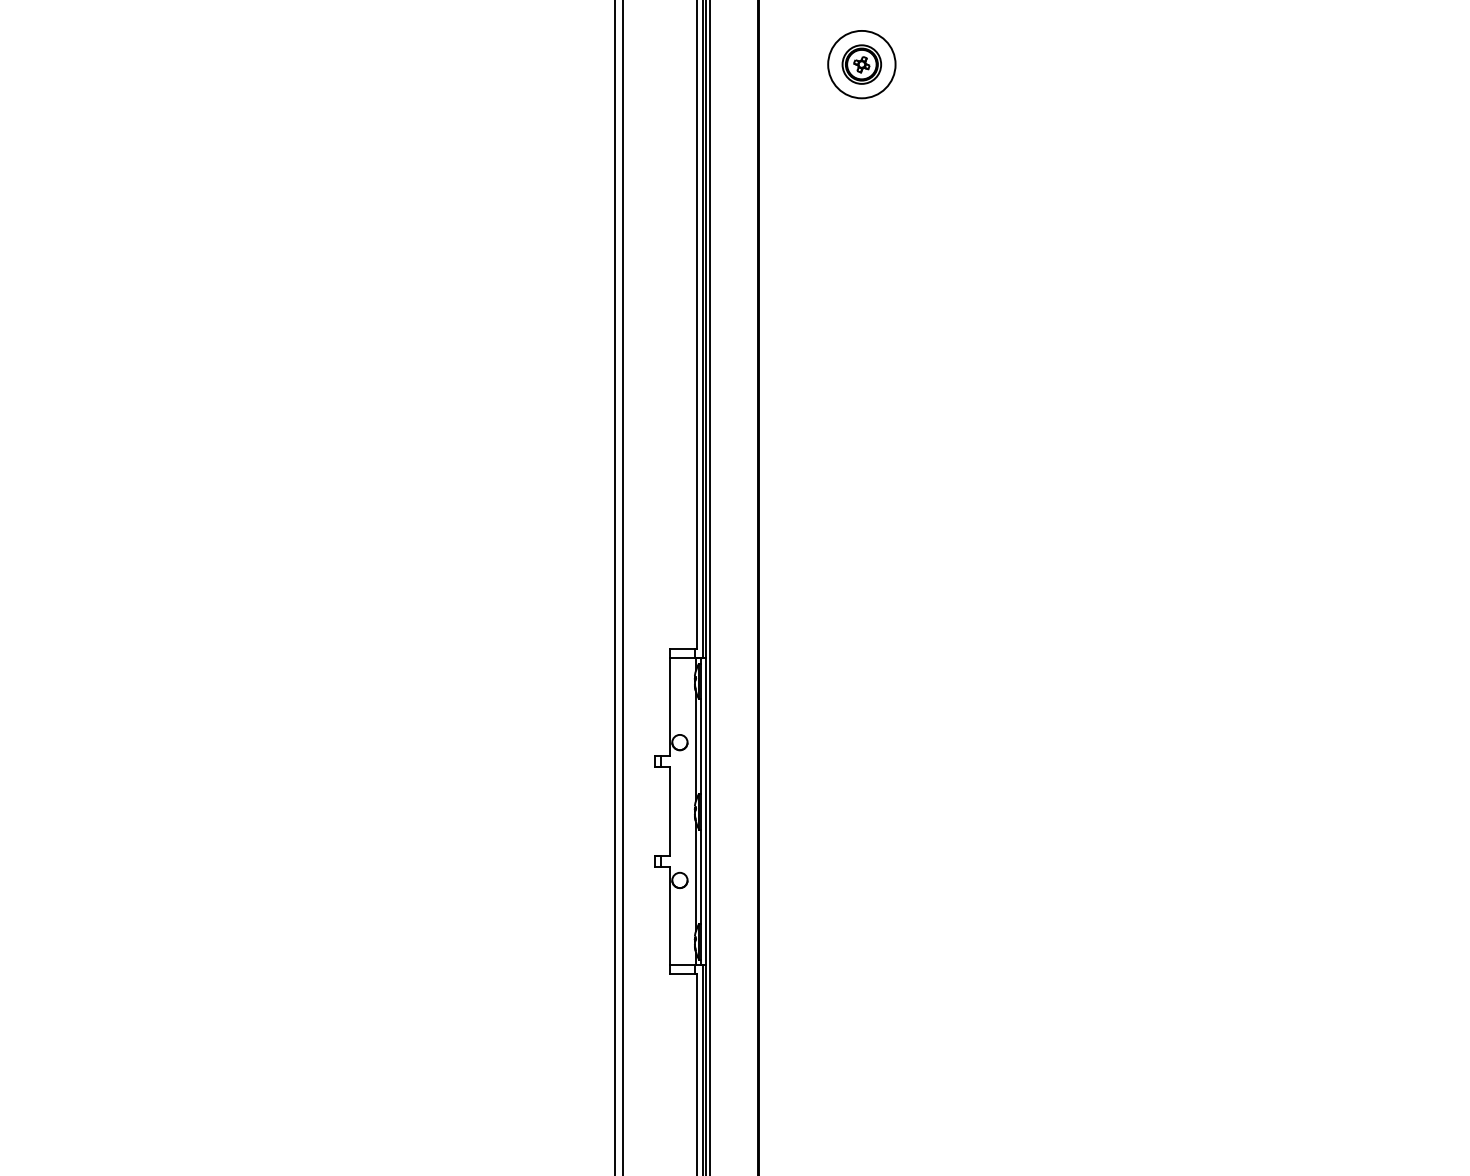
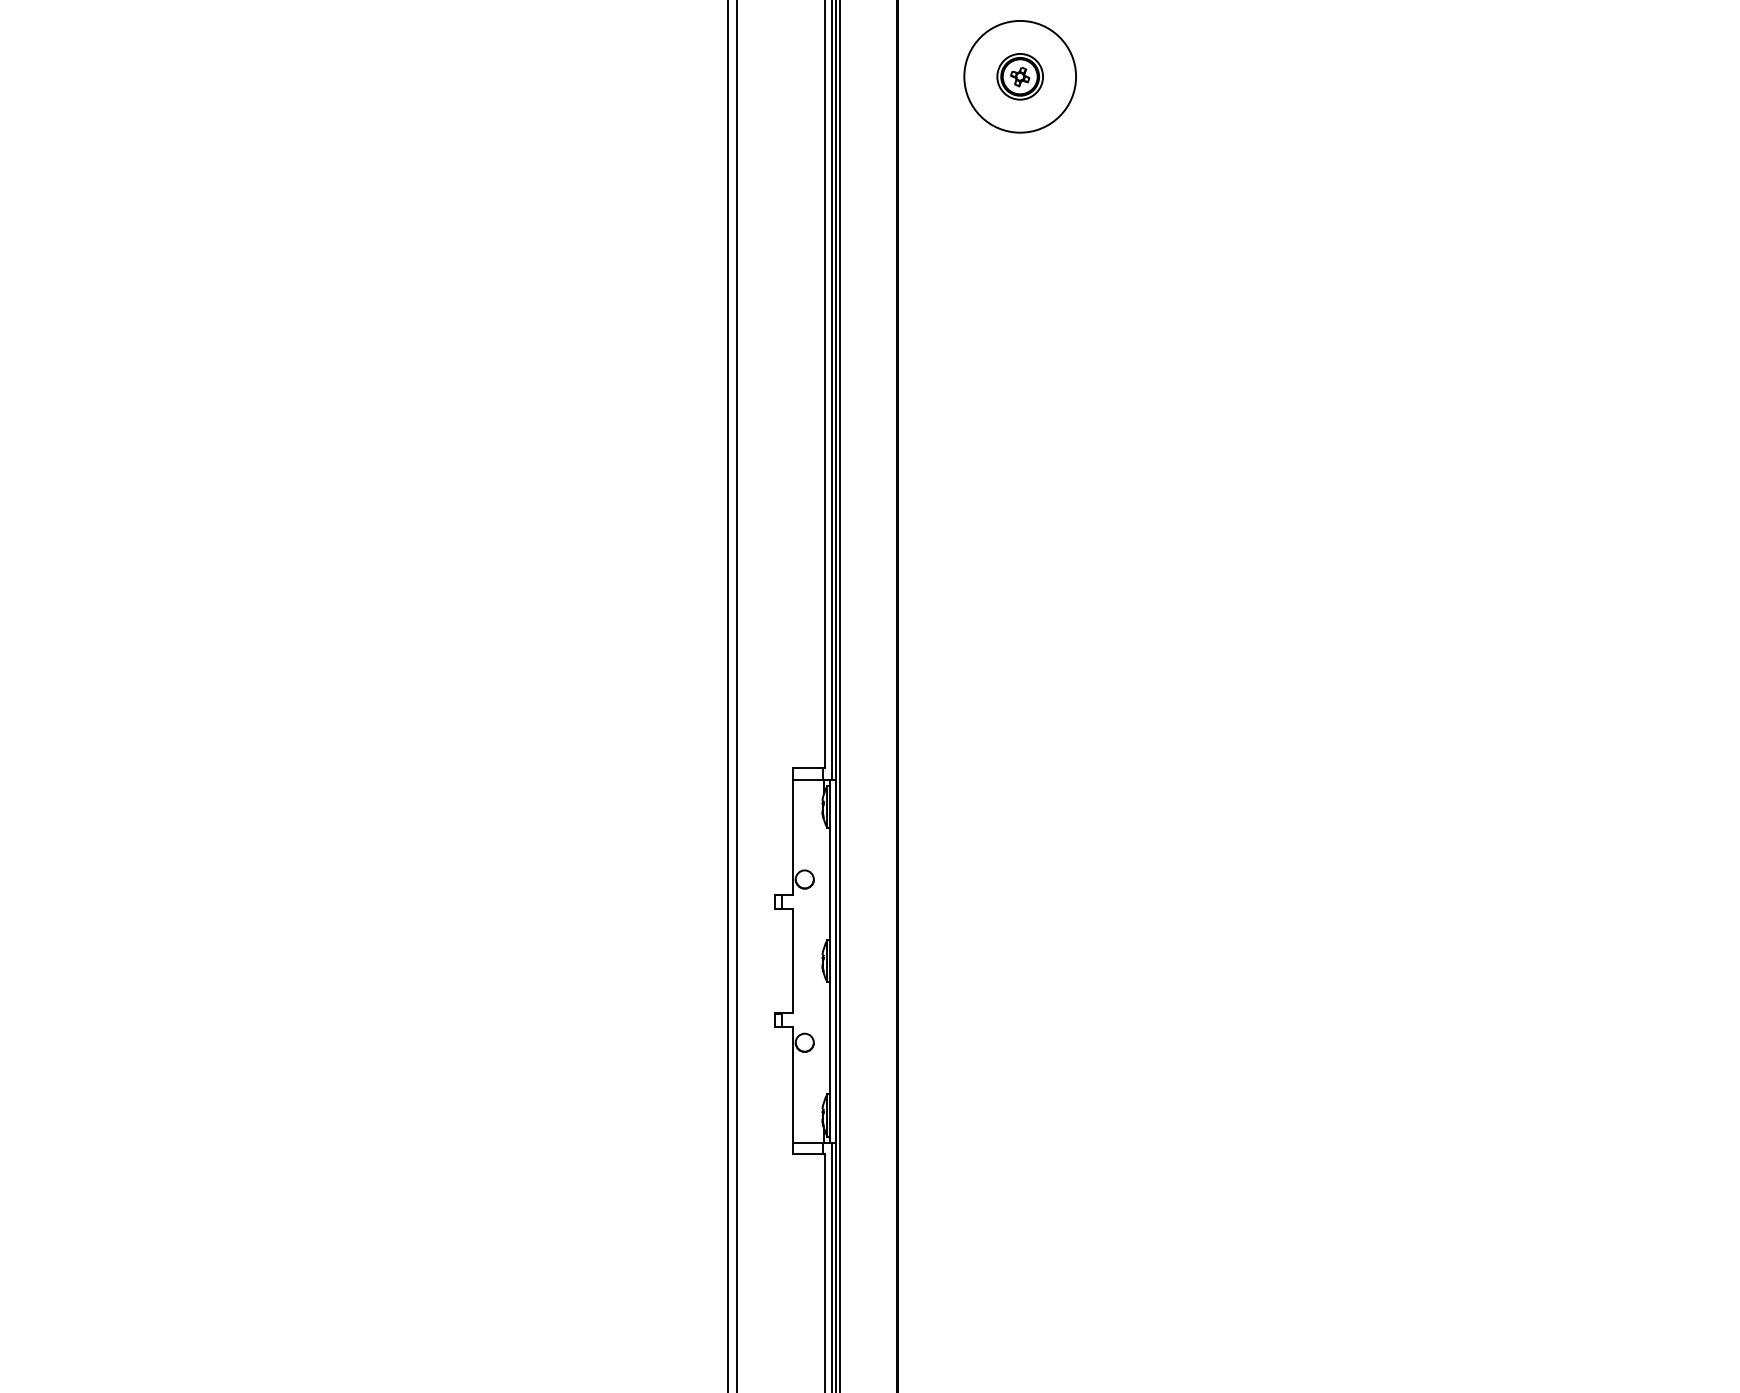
circle: (862, 64) -> (1020, 76), size x1.4
line: (696, 745) -> (824, 883), removed
line: (696, 876) -> (824, 1038), removed

